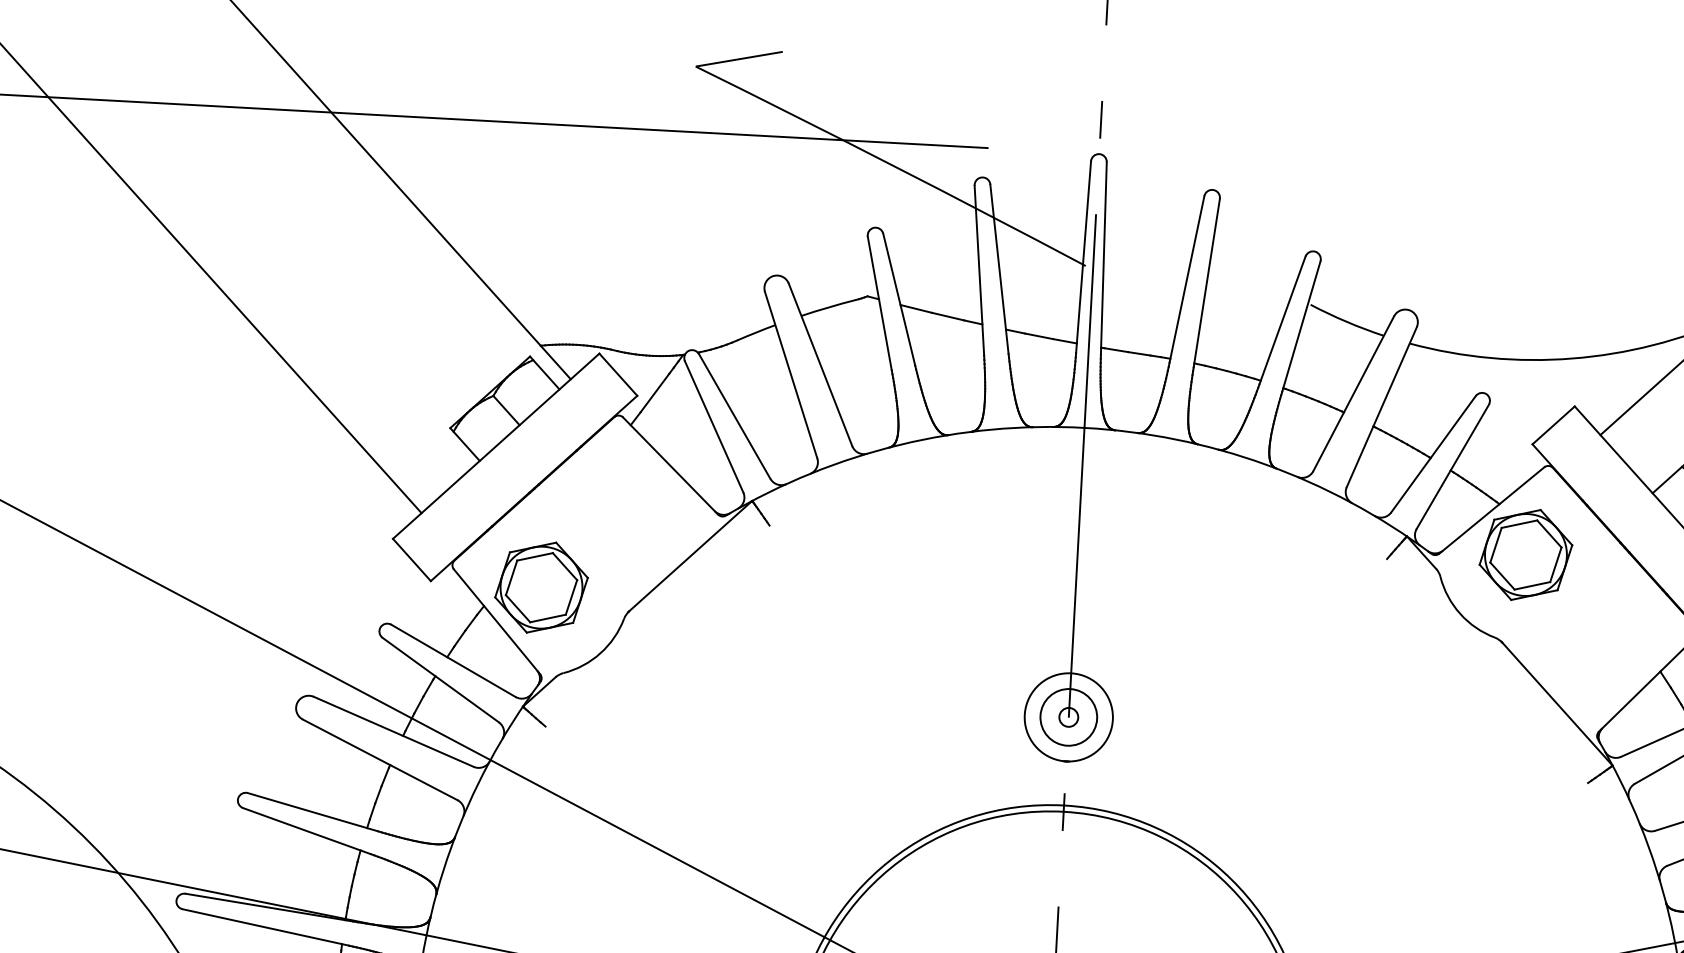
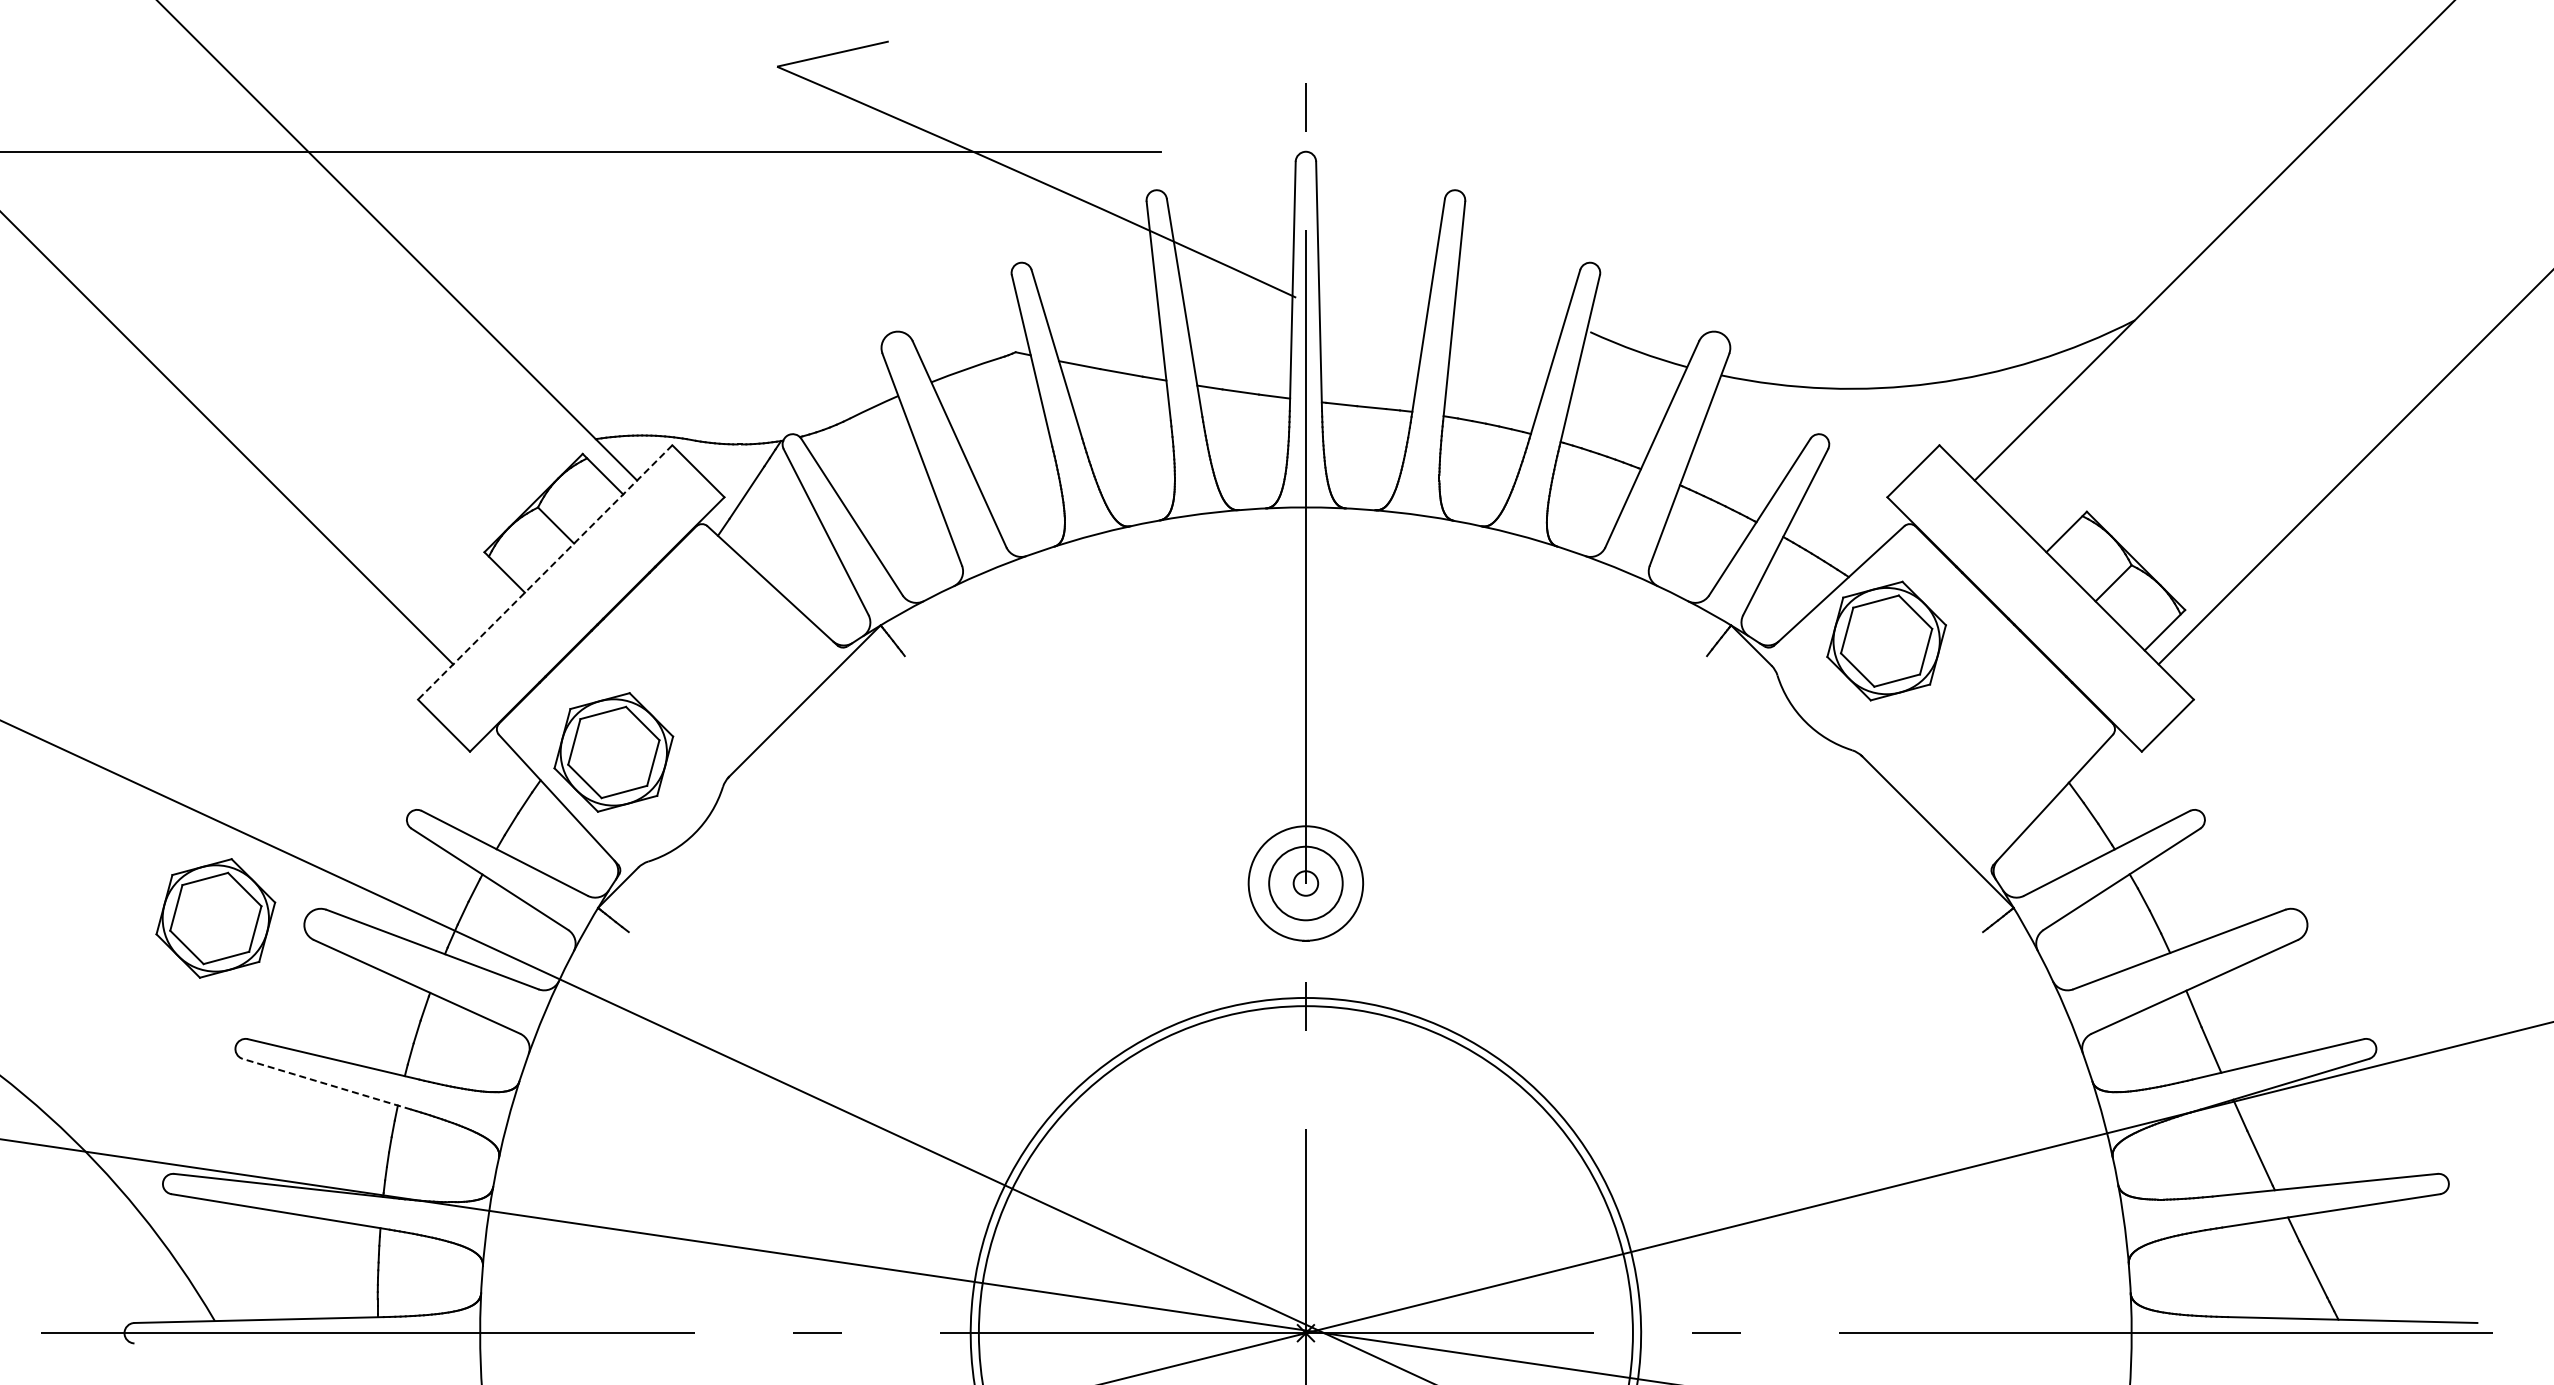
line: (496, 446) -> (545, 572), solid -> dashed
part: (227, 698) -> (215, 918), added
line: (306, 831) -> (326, 1084), solid -> dashed

